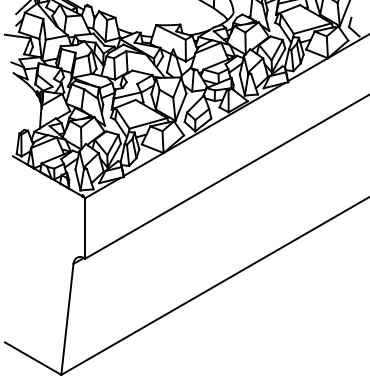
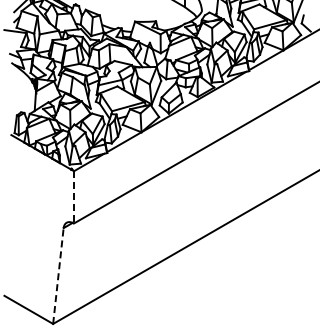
line: (86, 228) -> (74, 197), solid -> dashed
line: (67, 318) -> (58, 275), solid -> dashed

